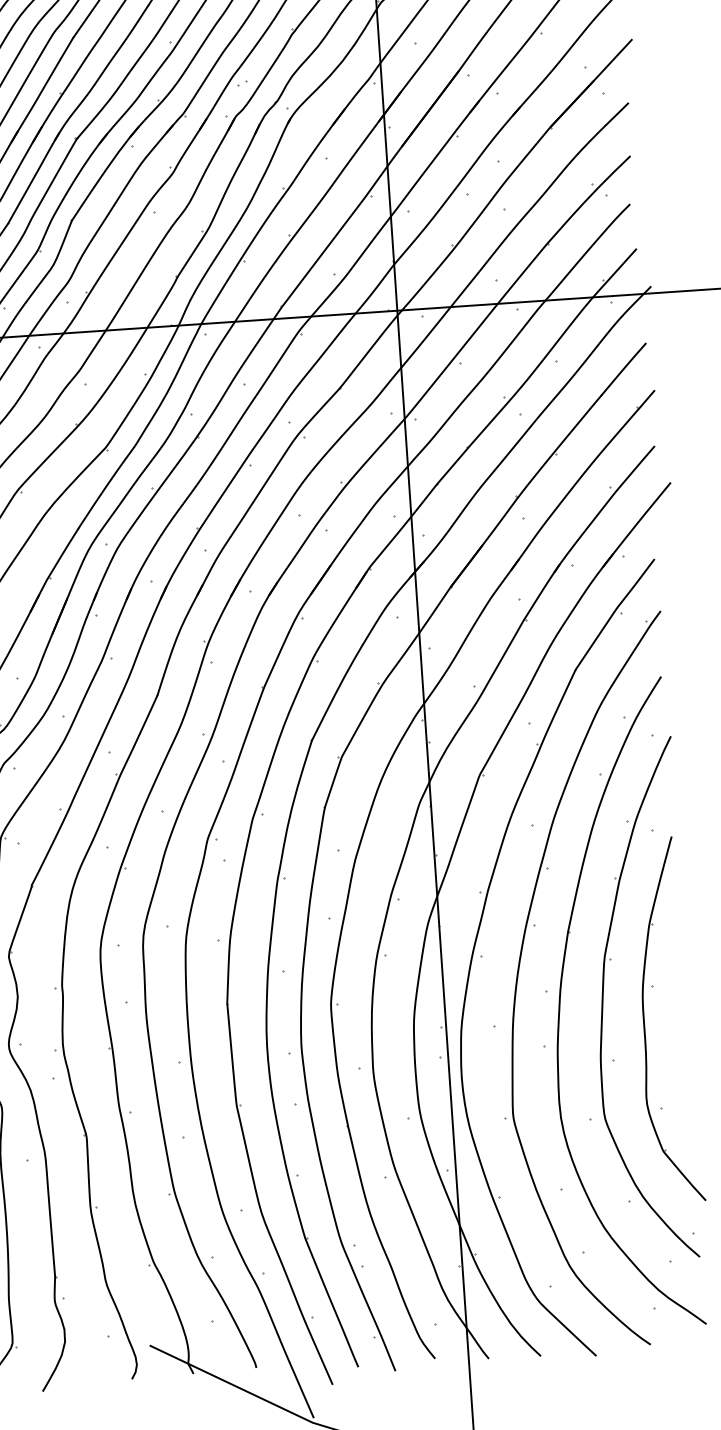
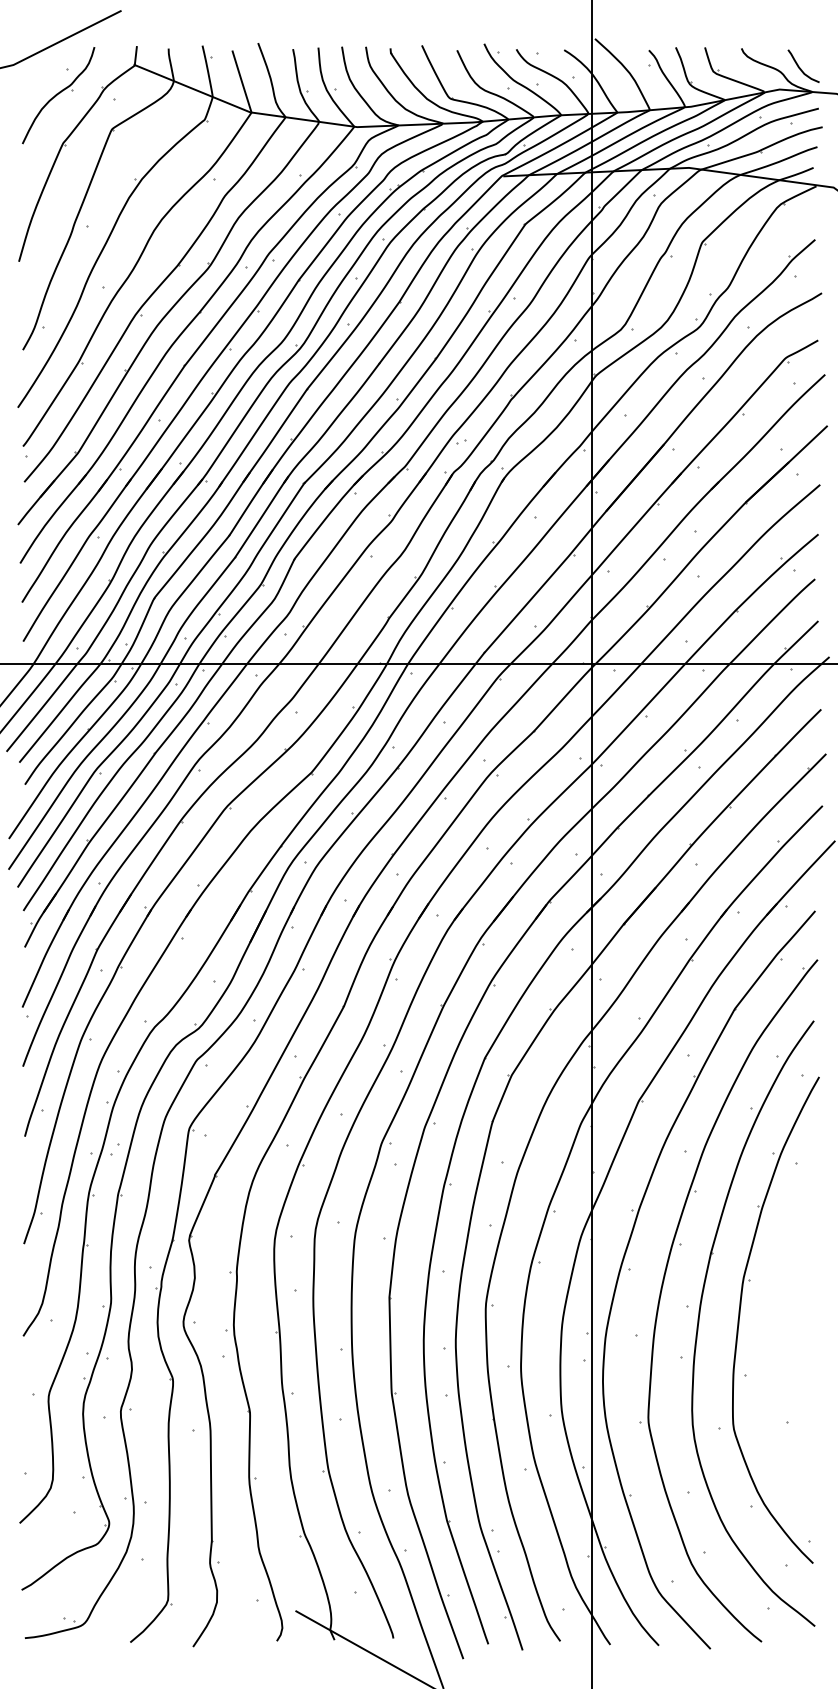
part: (644, 1021) -> (776, 1340), removed

